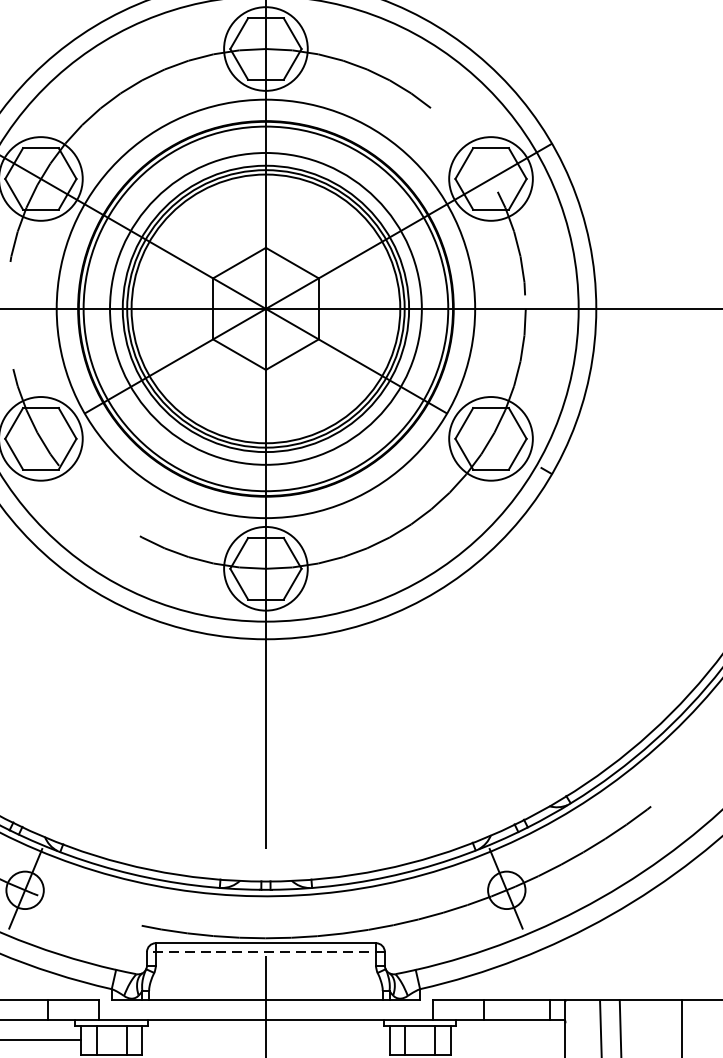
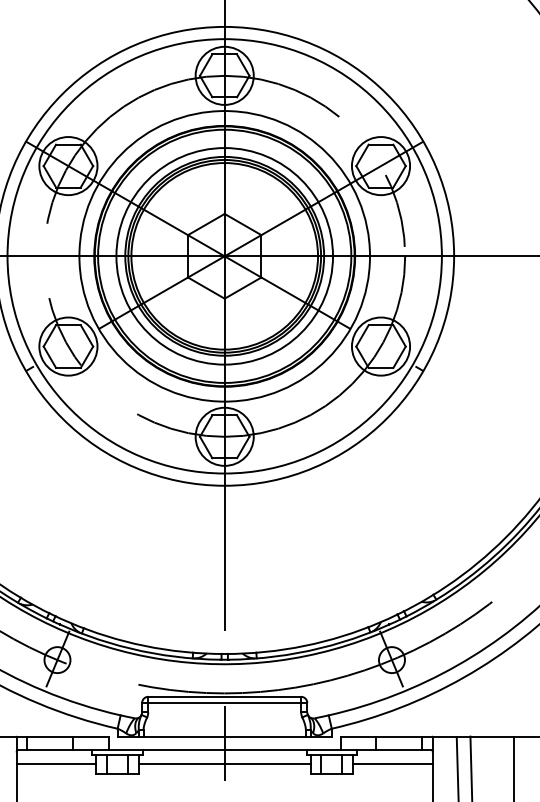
line: (265, 951) -> (224, 702), dashed -> solid
line: (265, 1040) -> (224, 764), added
line: (507, 1040) -> (392, 764), added

